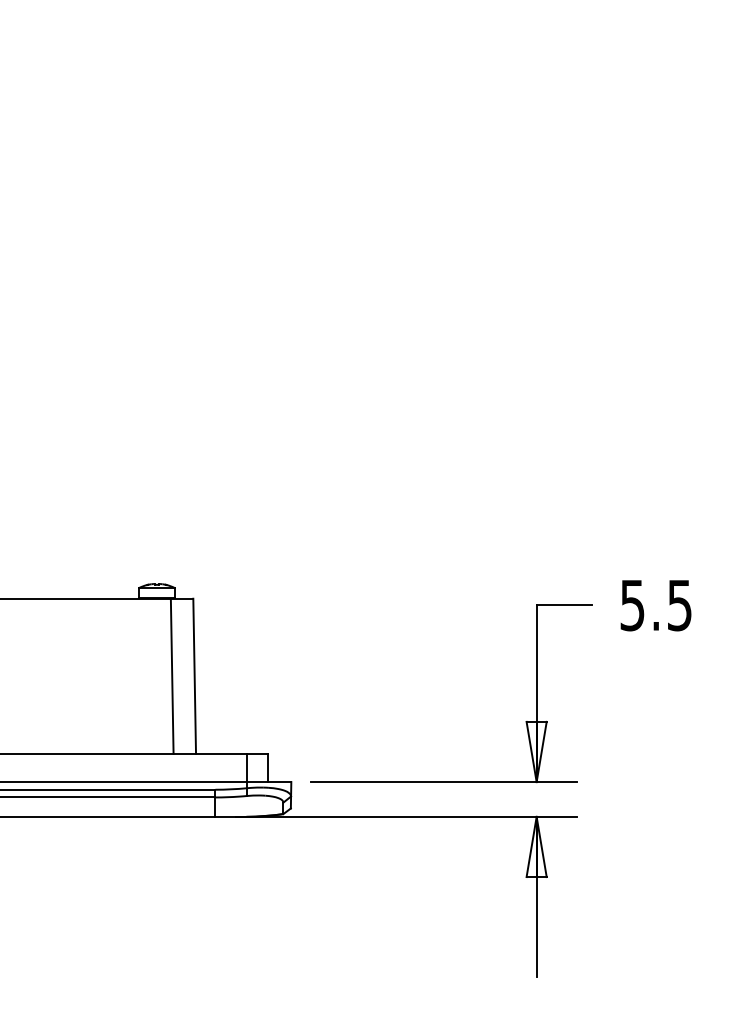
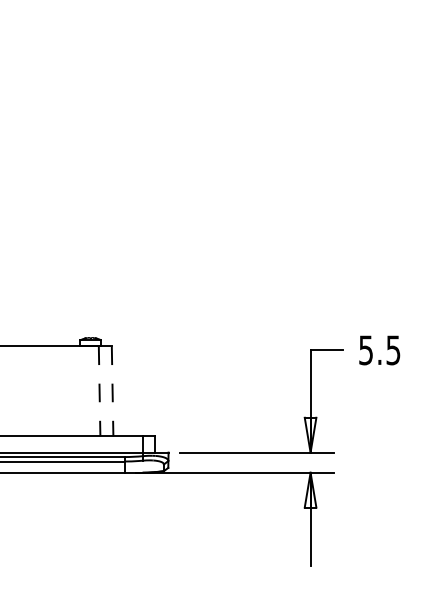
line: (172, 676) -> (99, 391), solid -> dashed
line: (194, 676) -> (112, 391), solid -> dashed

